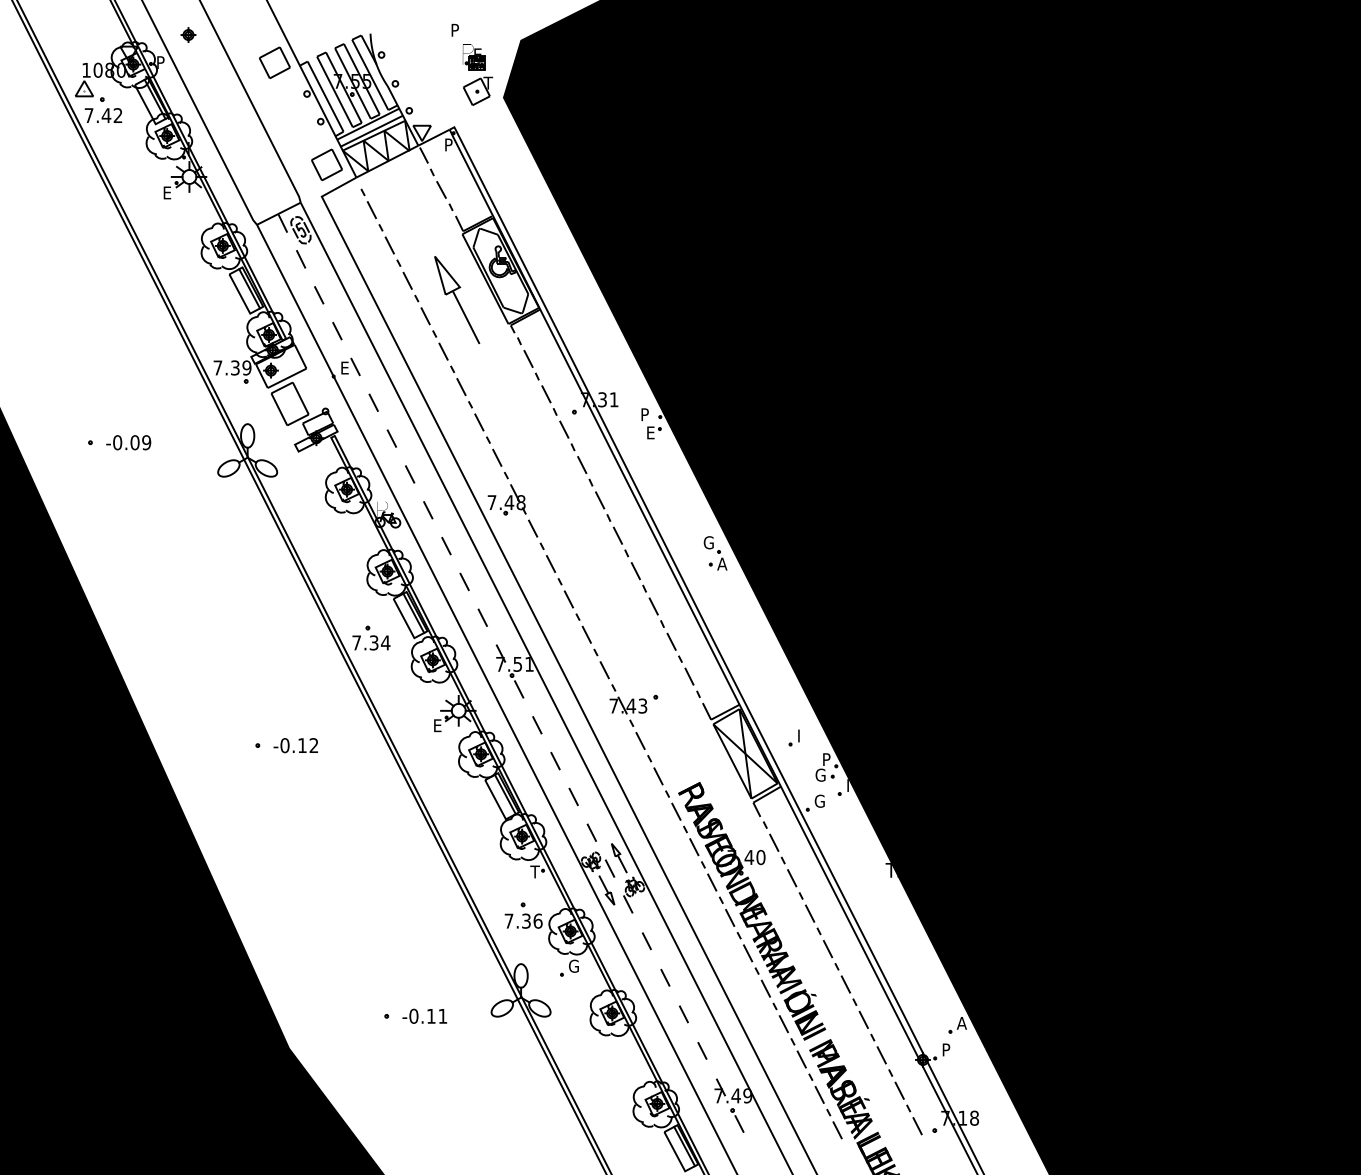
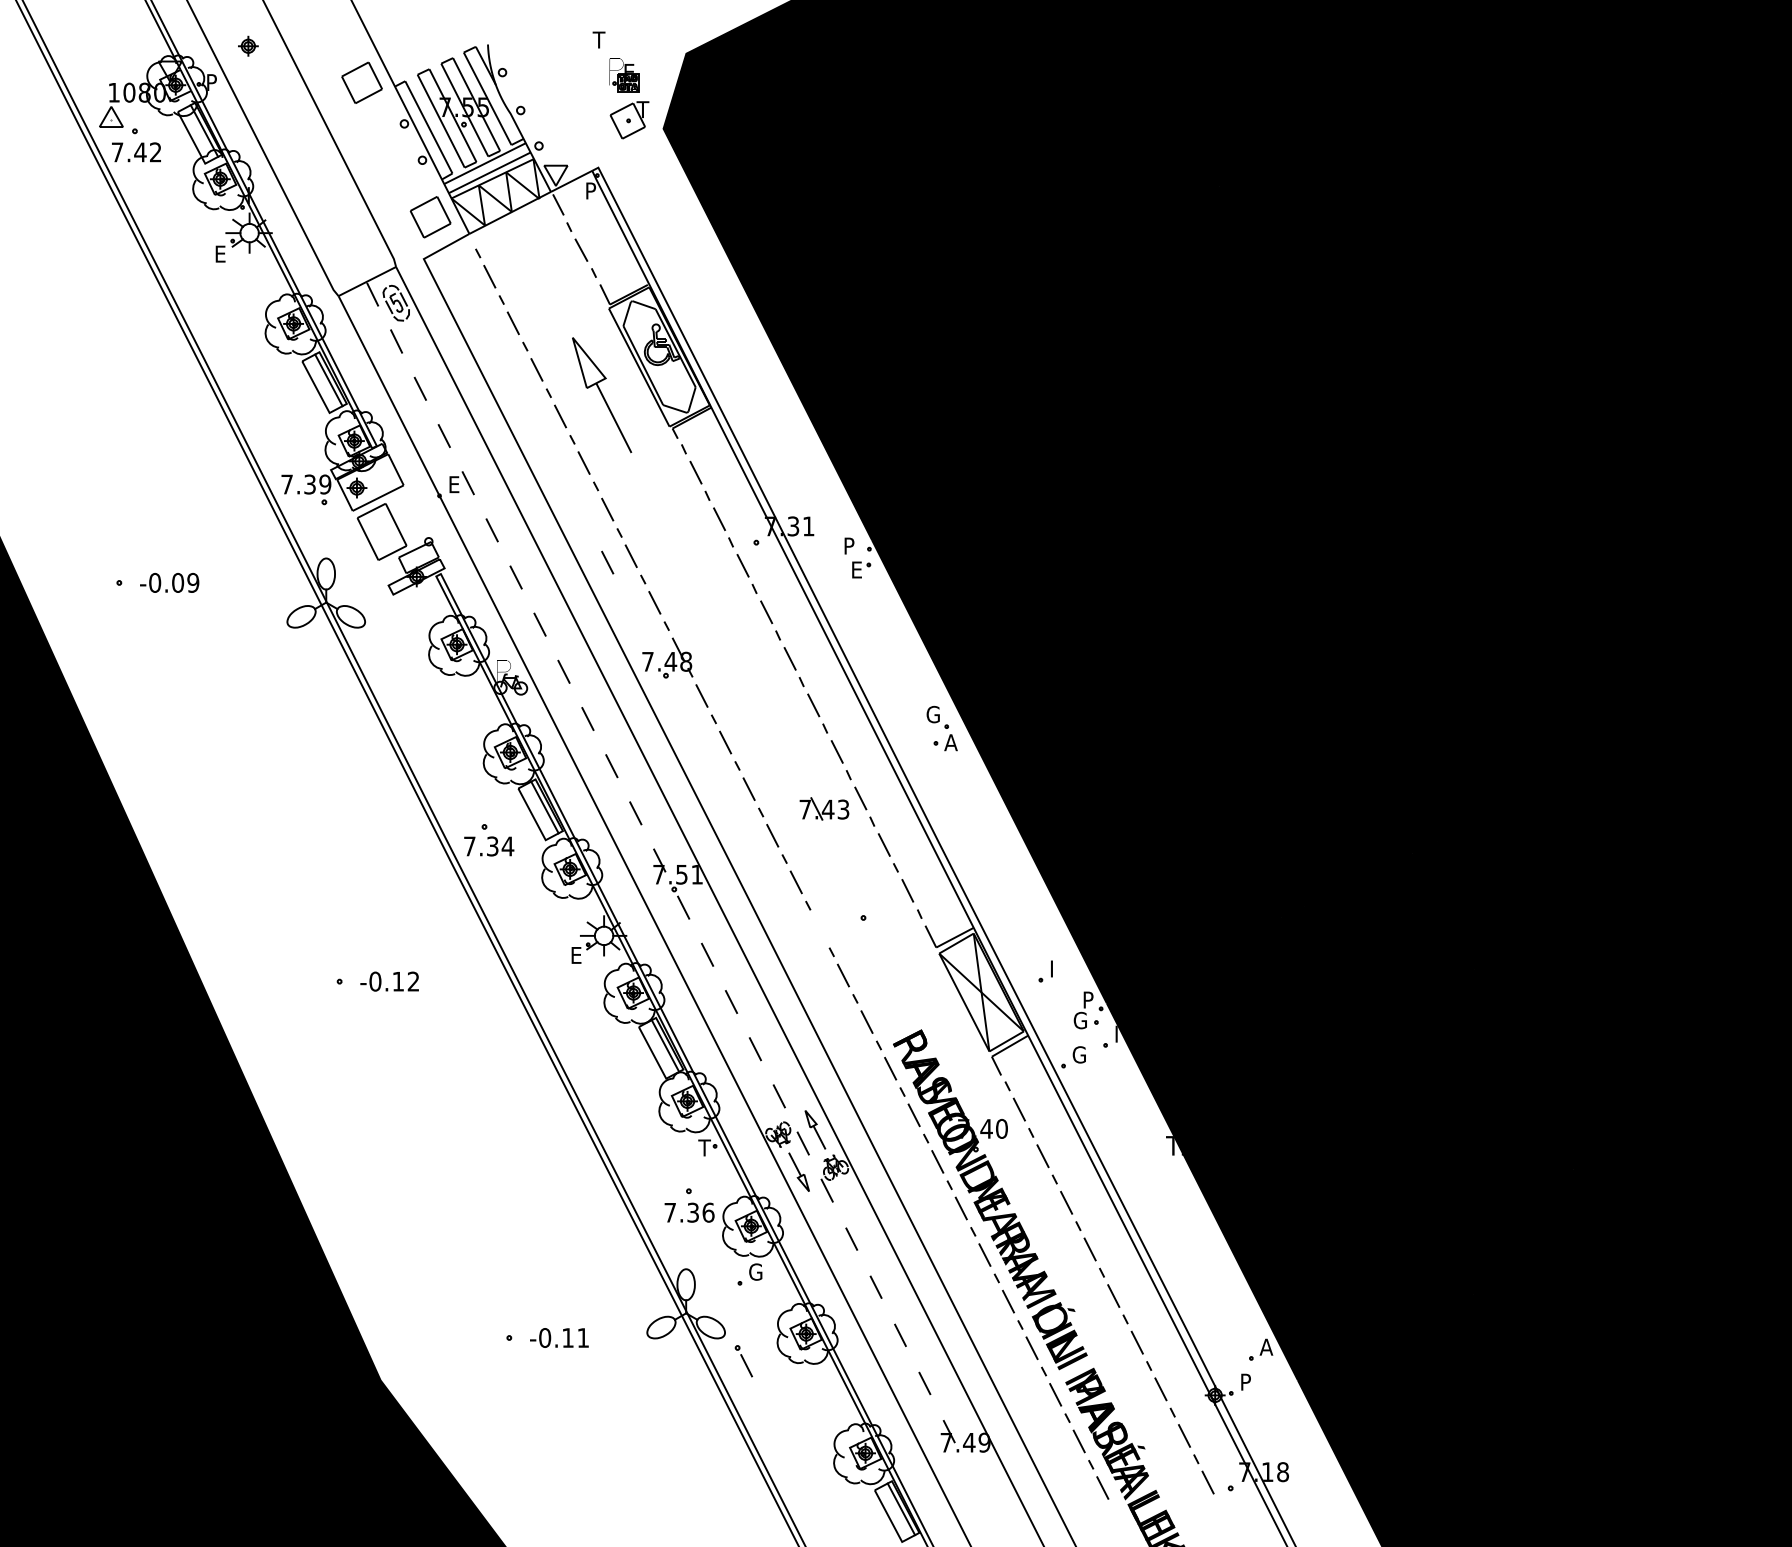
text: (454, 29) -> (598, 39), P -> T
line: (461, 427) -> (607, 562), added
part: (628, 705) -> (824, 808), moved
part: (737, 1120) -> (743, 1361), moved

